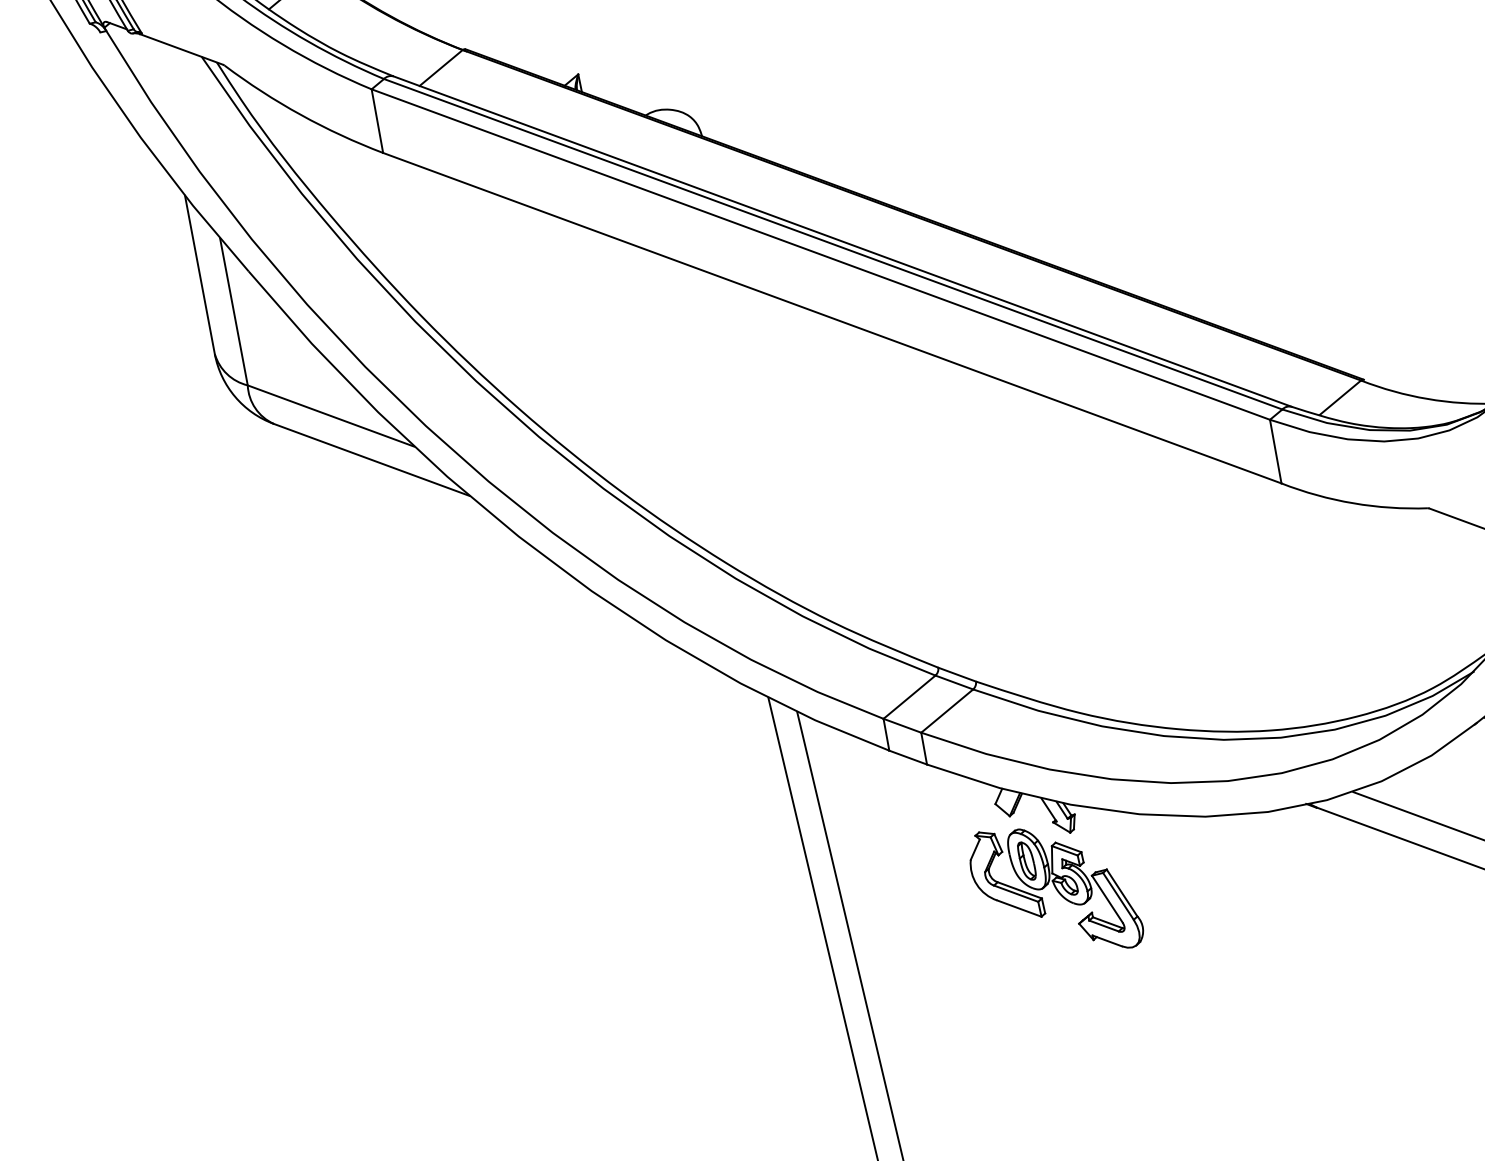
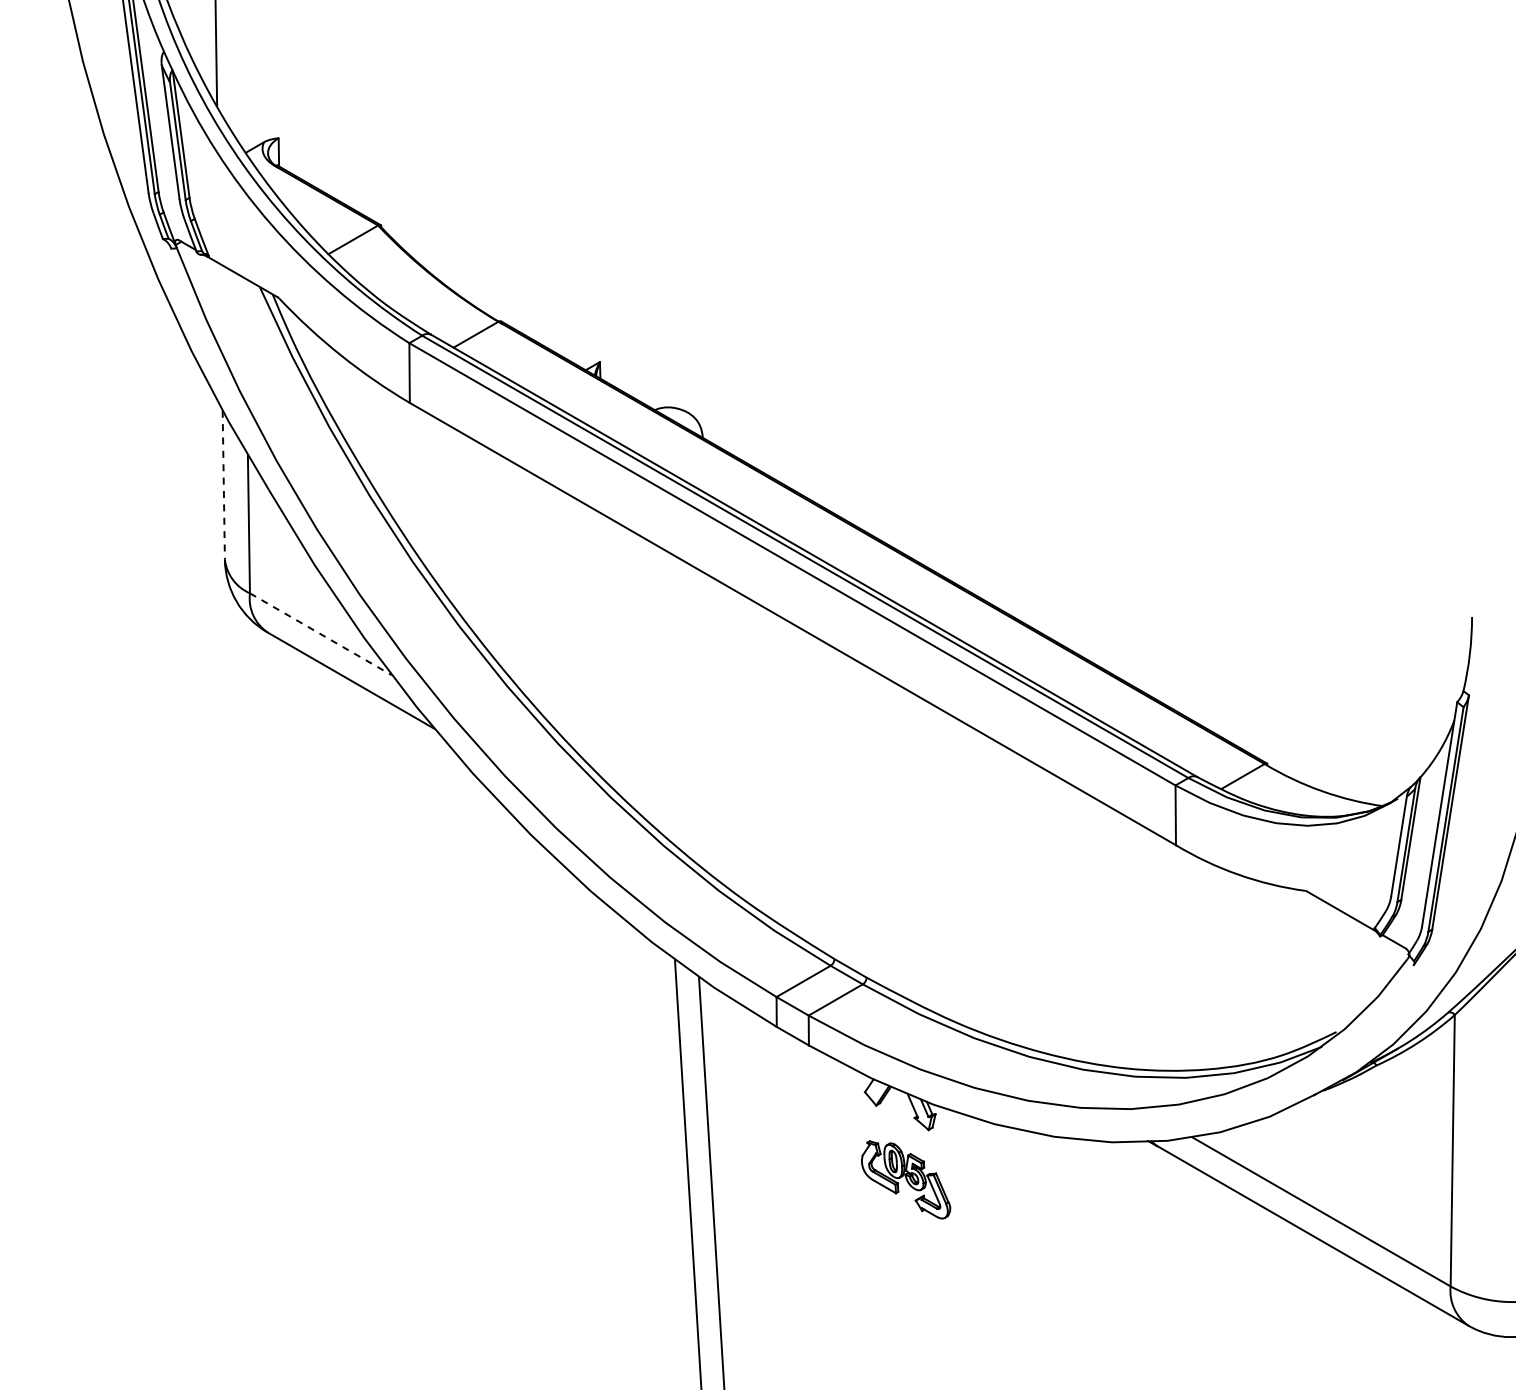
line: (199, 275) -> (223, 485), solid -> dashed
line: (330, 416) -> (320, 634), solid -> dashed
part: (1054, 889) -> (905, 1179), size x0.6

